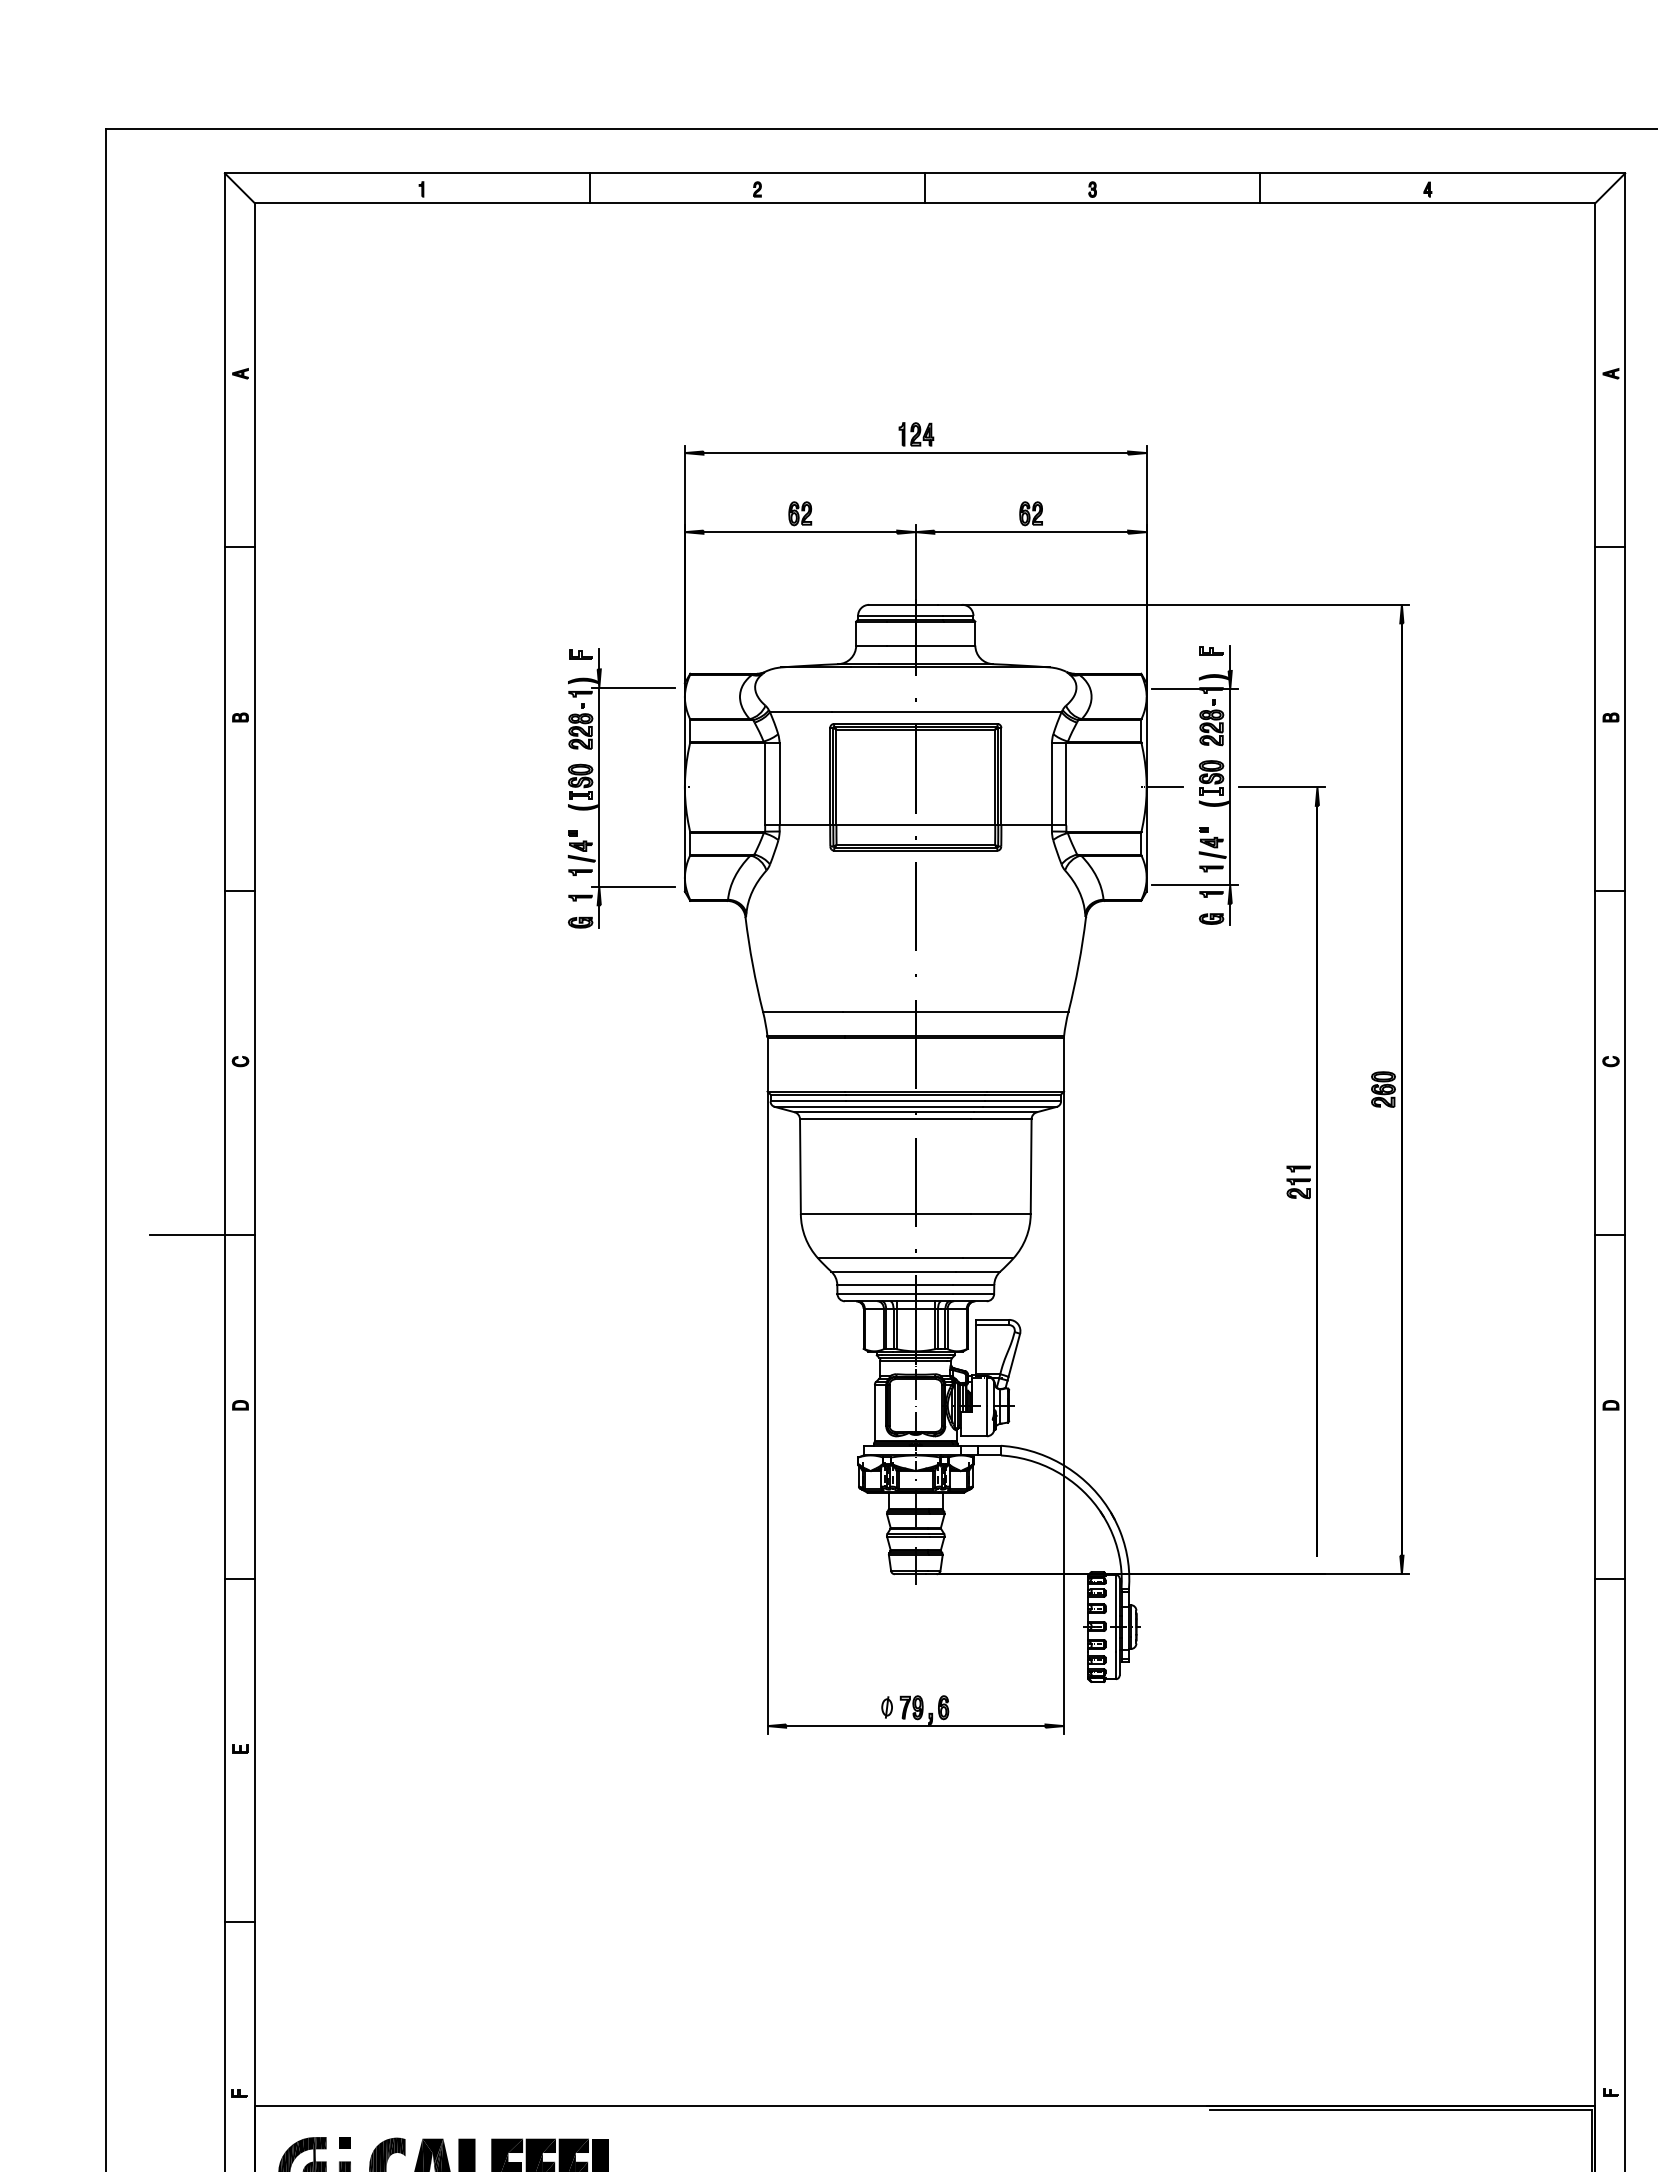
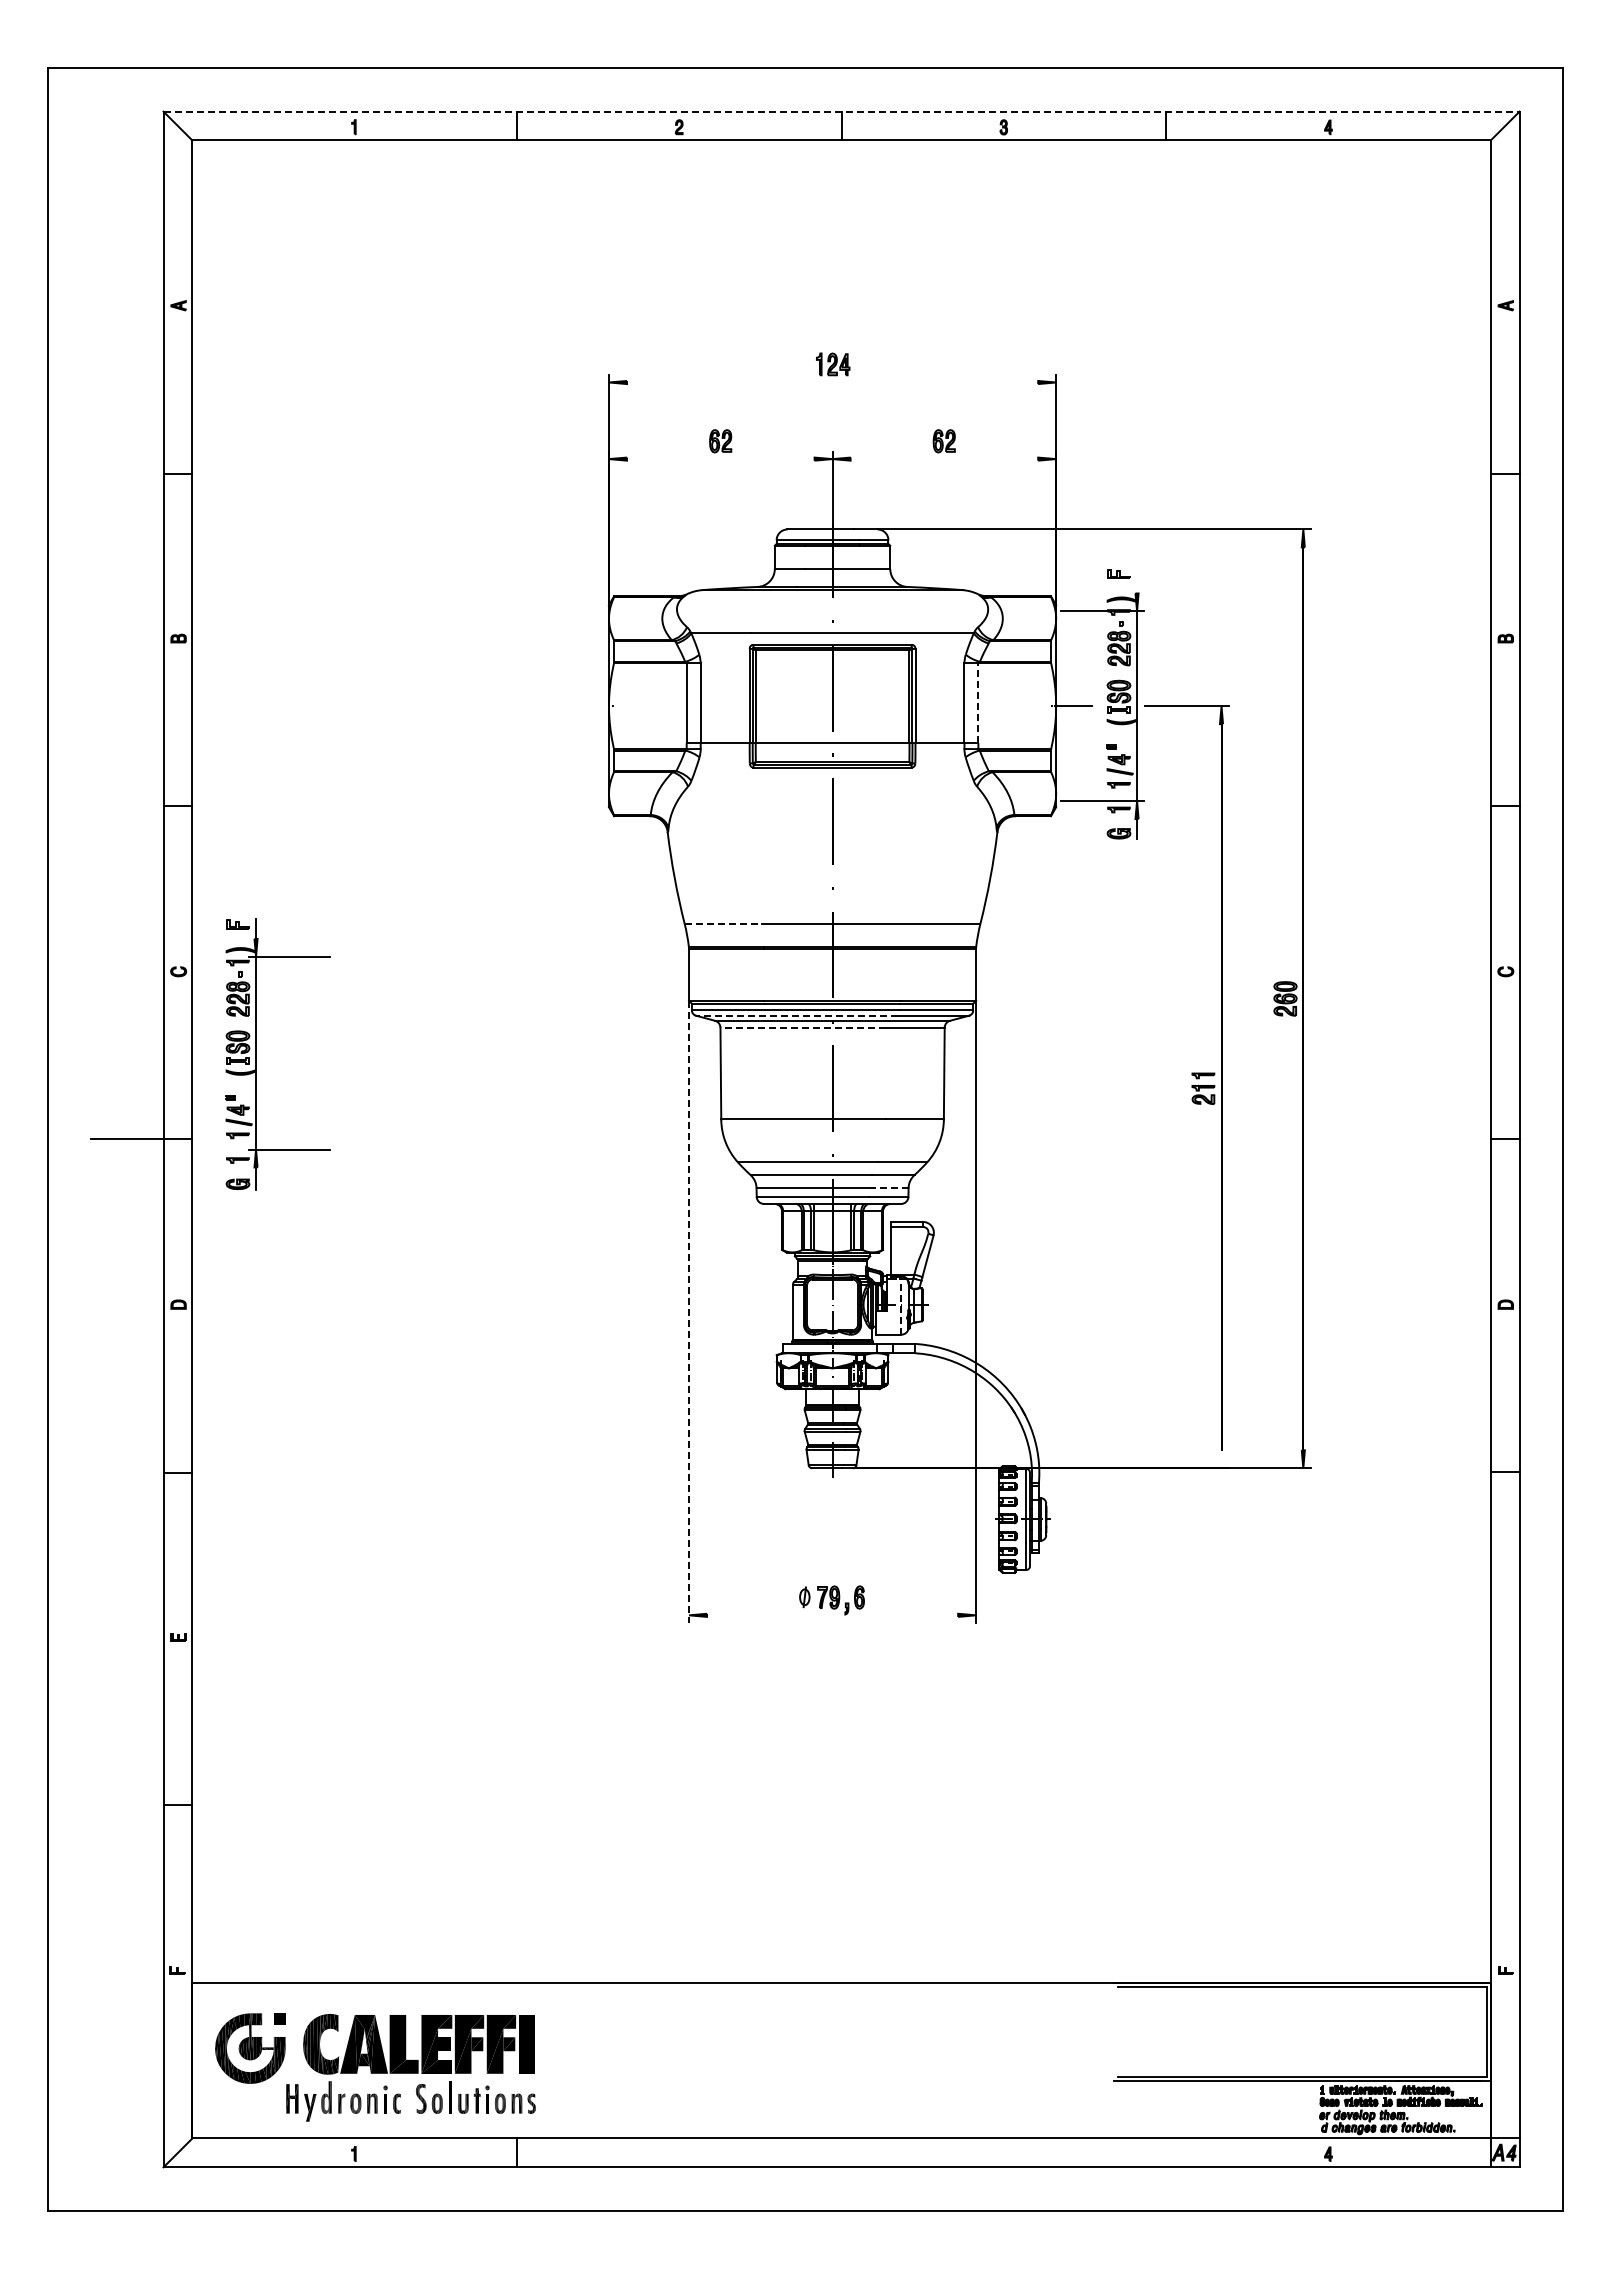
line: (926, 173) -> (842, 111), solid -> dashed
line: (915, 453) -> (832, 382), removed
line: (800, 532) -> (720, 459), removed
line: (1031, 532) -> (944, 459), removed
line: (1230, 657) -> (1137, 580), removed
line: (1066, 784) -> (978, 703), solid -> dashed
part: (599, 788) -> (256, 1054), moved
line: (803, 1011) -> (723, 923), solid -> dashed
line: (878, 1106) -> (796, 1015), solid -> dashed
line: (885, 1119) -> (803, 1027), solid -> dashed
line: (973, 1285) -> (888, 1188), solid -> dashed
line: (986, 1407) -> (901, 1306), solid -> dashed
line: (768, 1412) -> (689, 1311), solid -> dashed
line: (915, 1726) -> (832, 1615), removed

